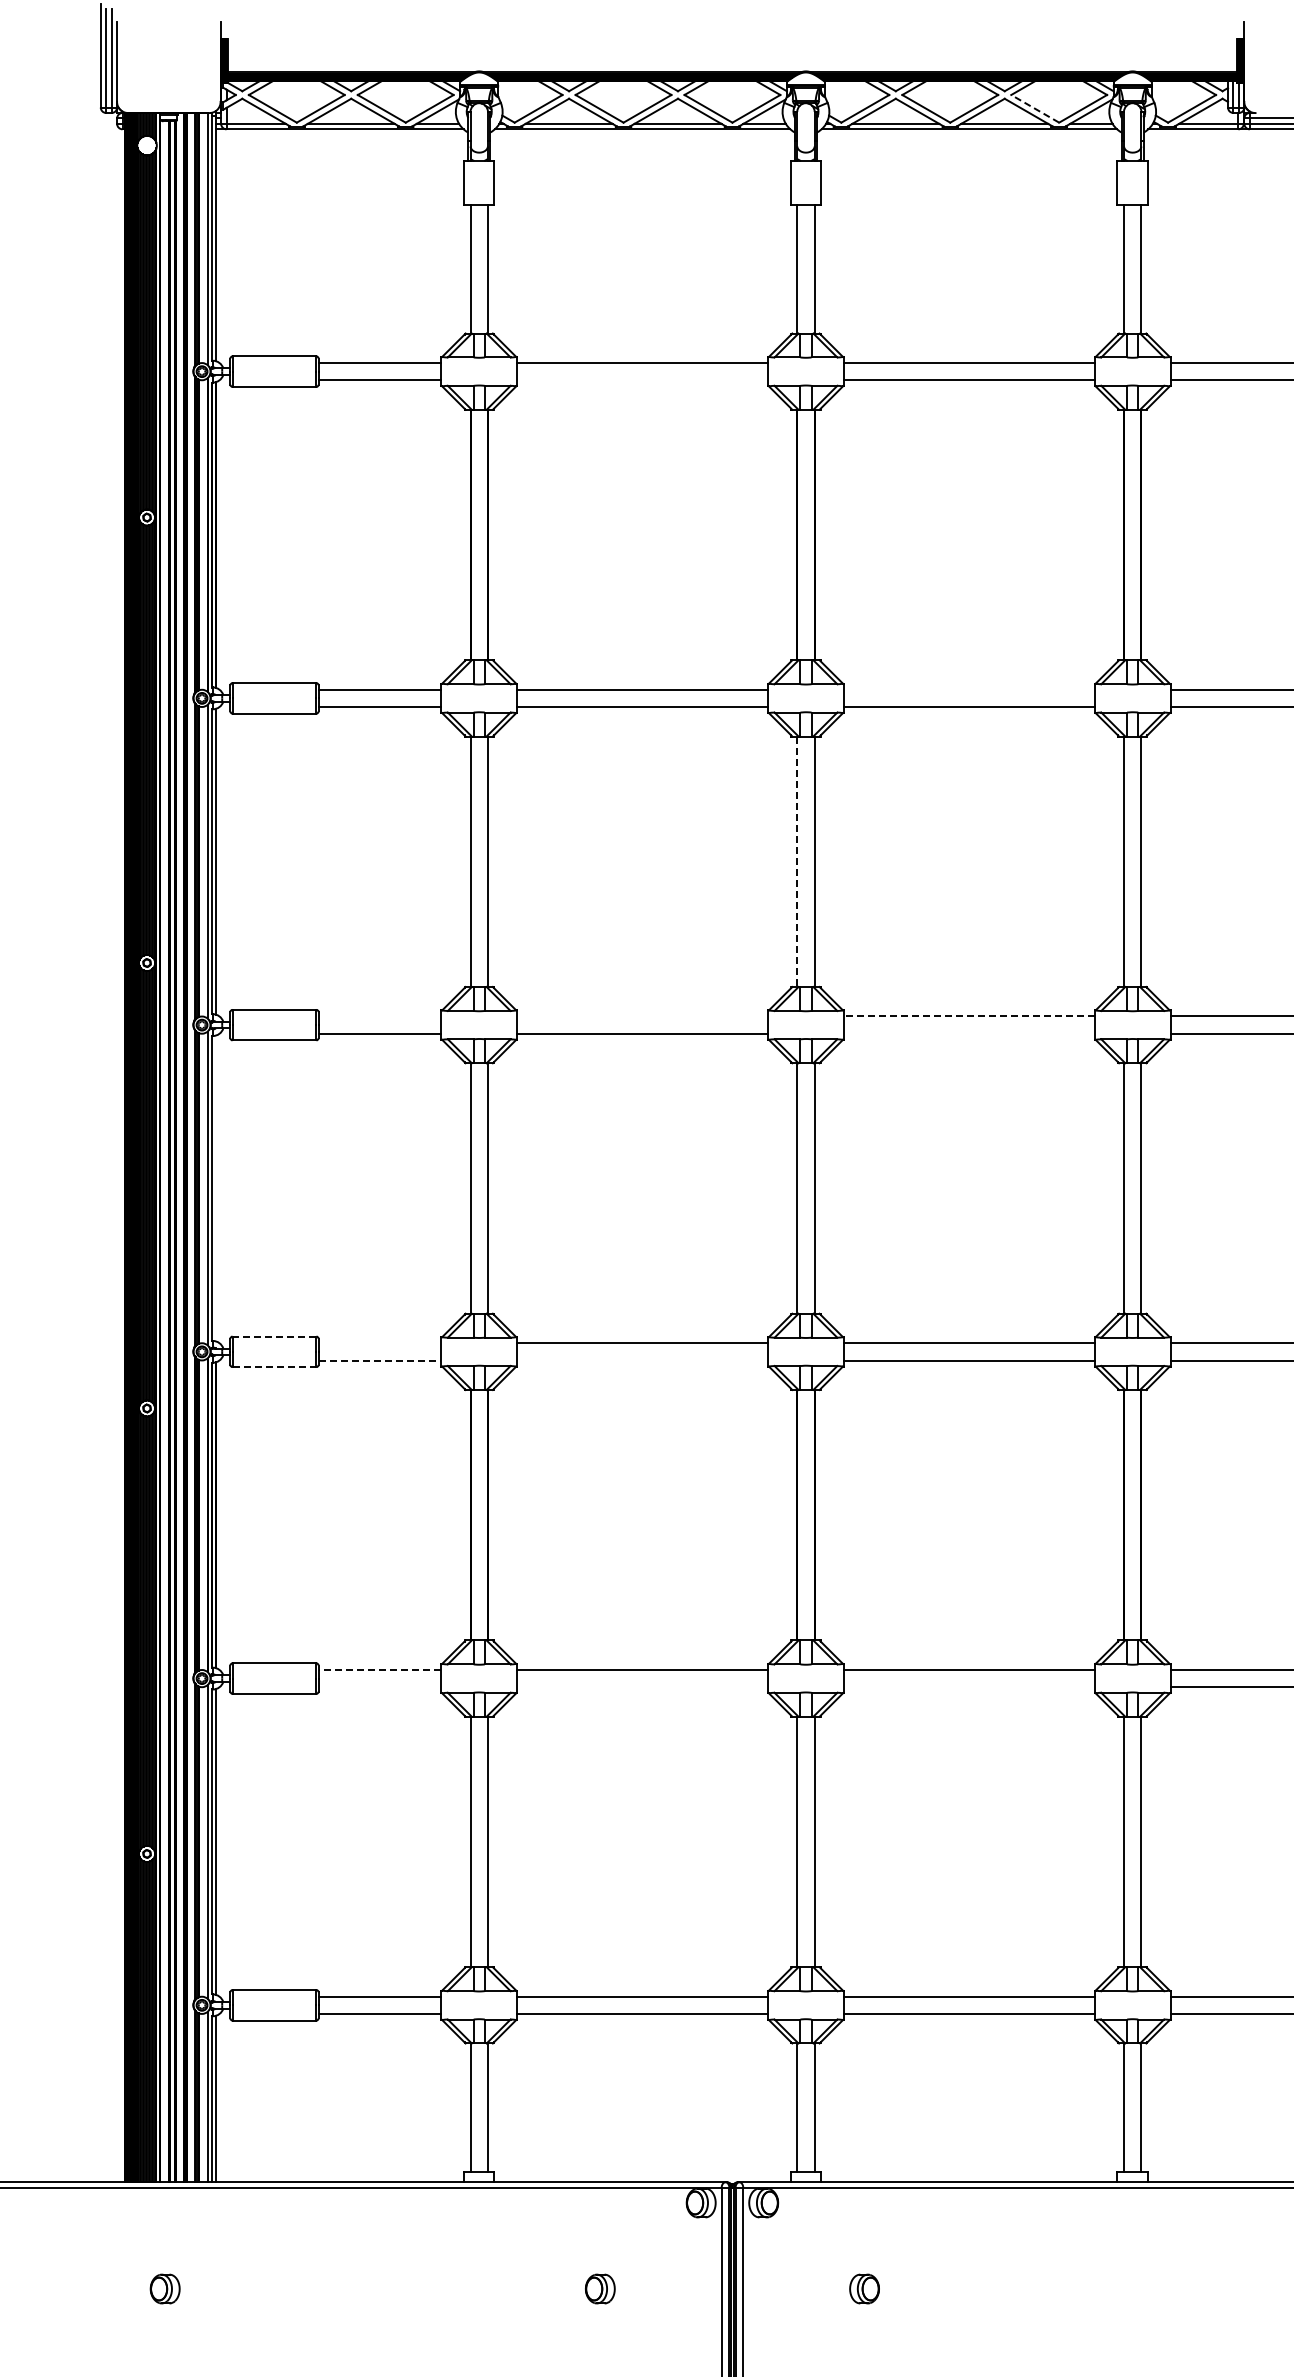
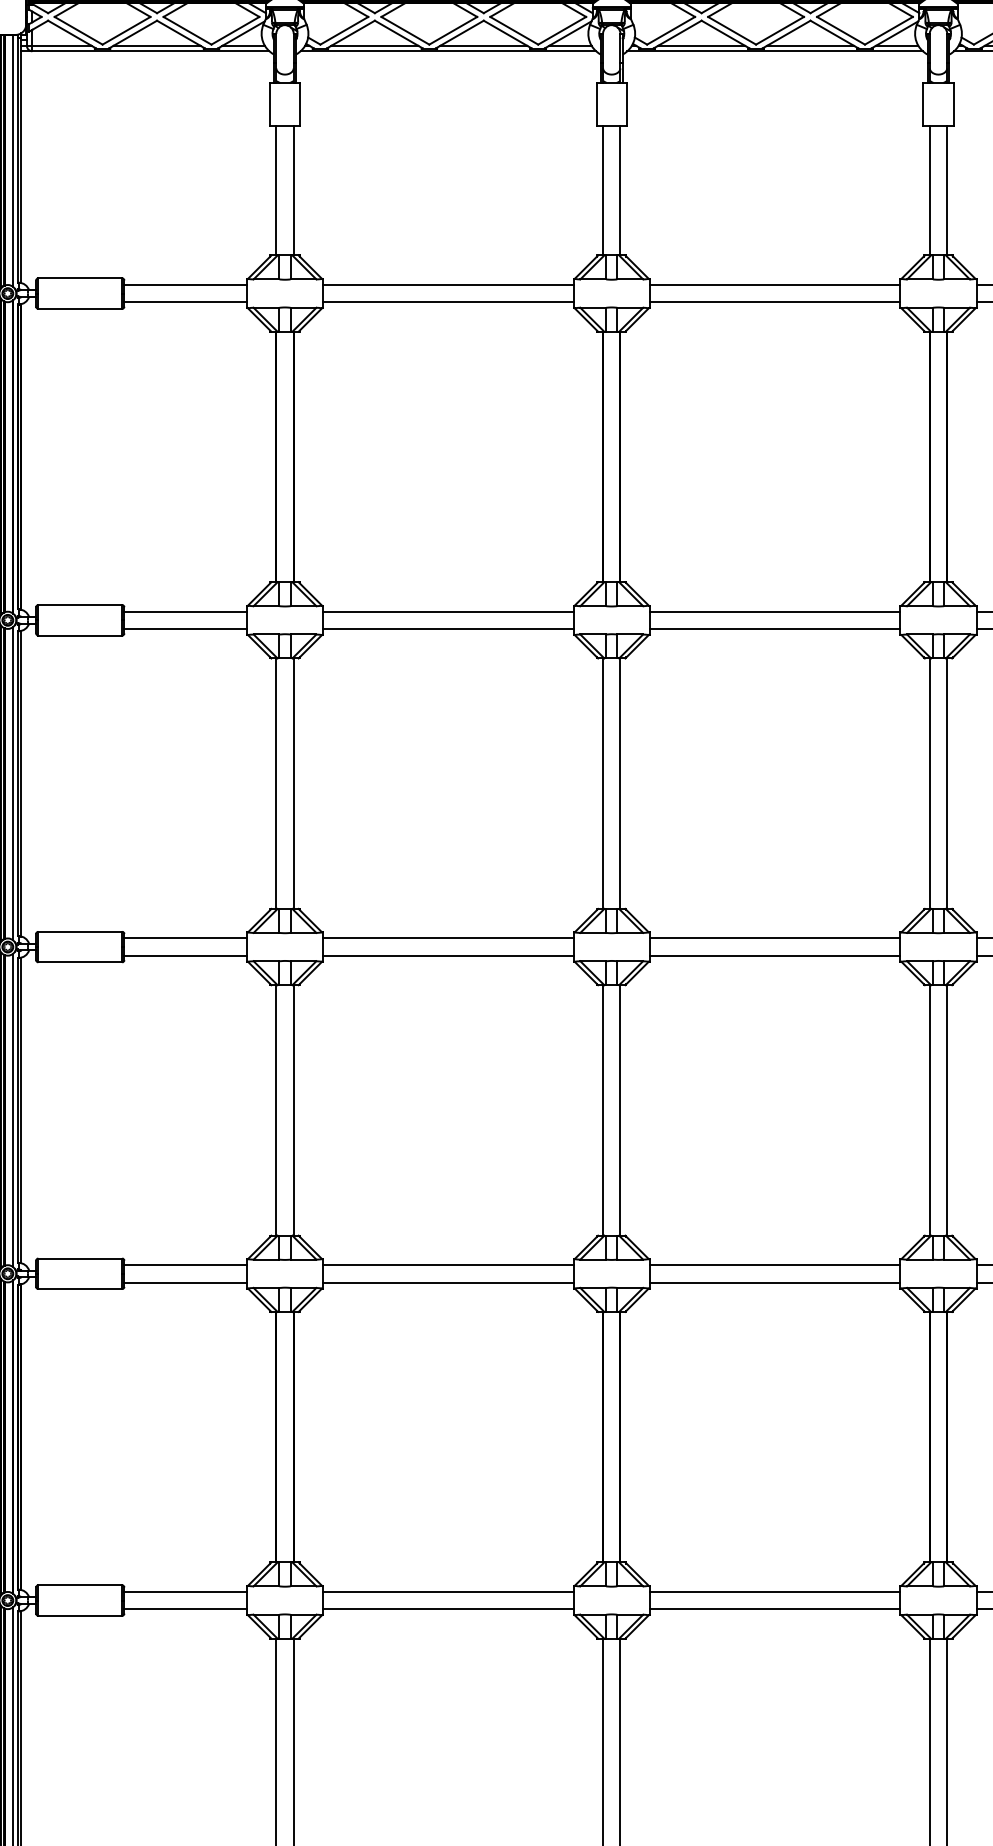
line: (1035, 108) -> (841, 30), dashed -> solid
line: (642, 380) -> (448, 302), added
line: (969, 689) -> (775, 611), added
line: (797, 862) -> (603, 784), dashed -> solid
line: (379, 1016) -> (185, 938), added
line: (642, 1016) -> (448, 938), added
line: (968, 1016) -> (774, 938), dashed -> solid
line: (969, 1033) -> (775, 955), added
line: (215, 1188) -> (21, 1110), added
line: (274, 1336) -> (80, 1258), dashed -> solid
line: (379, 1343) -> (185, 1265), added
line: (380, 1360) -> (186, 1282), dashed -> solid
line: (642, 1360) -> (448, 1282), added
line: (274, 1367) -> (80, 1289), dashed -> solid
line: (379, 1669) -> (185, 1591), dashed -> solid
line: (379, 1687) -> (185, 1609), added
line: (642, 1687) -> (448, 1609), added
line: (969, 1687) -> (775, 1609), added

